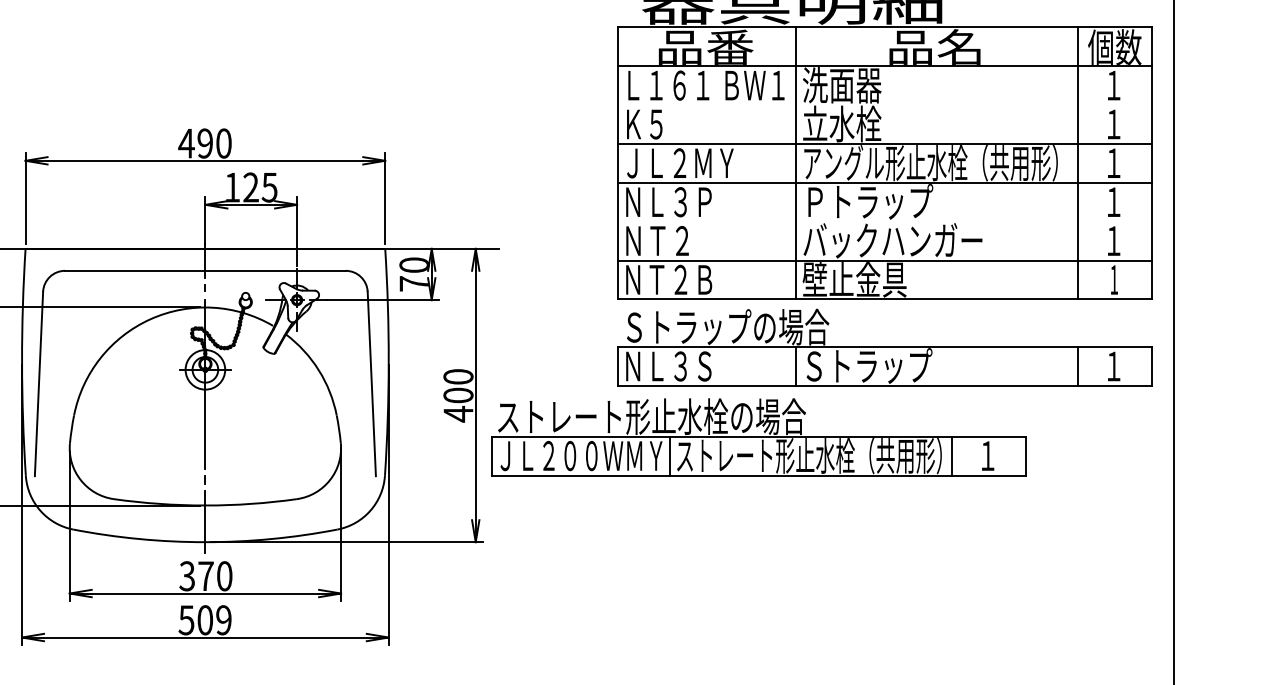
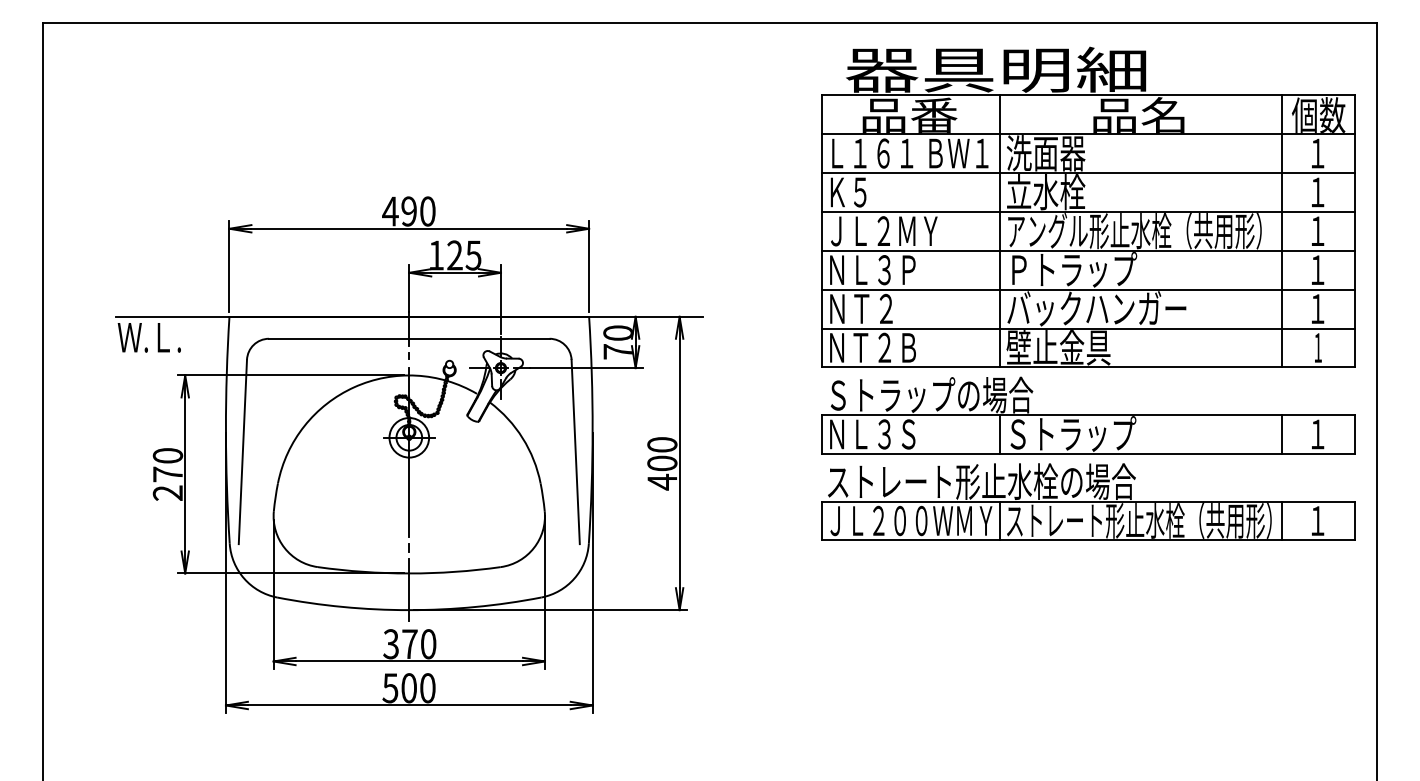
line: (884, 105) -> (1088, 173), added
line: (884, 221) -> (1088, 289), added
part: (758, 436) -> (1088, 501), moved
text: (223, 620) -> (427, 688), 509 -> 500

